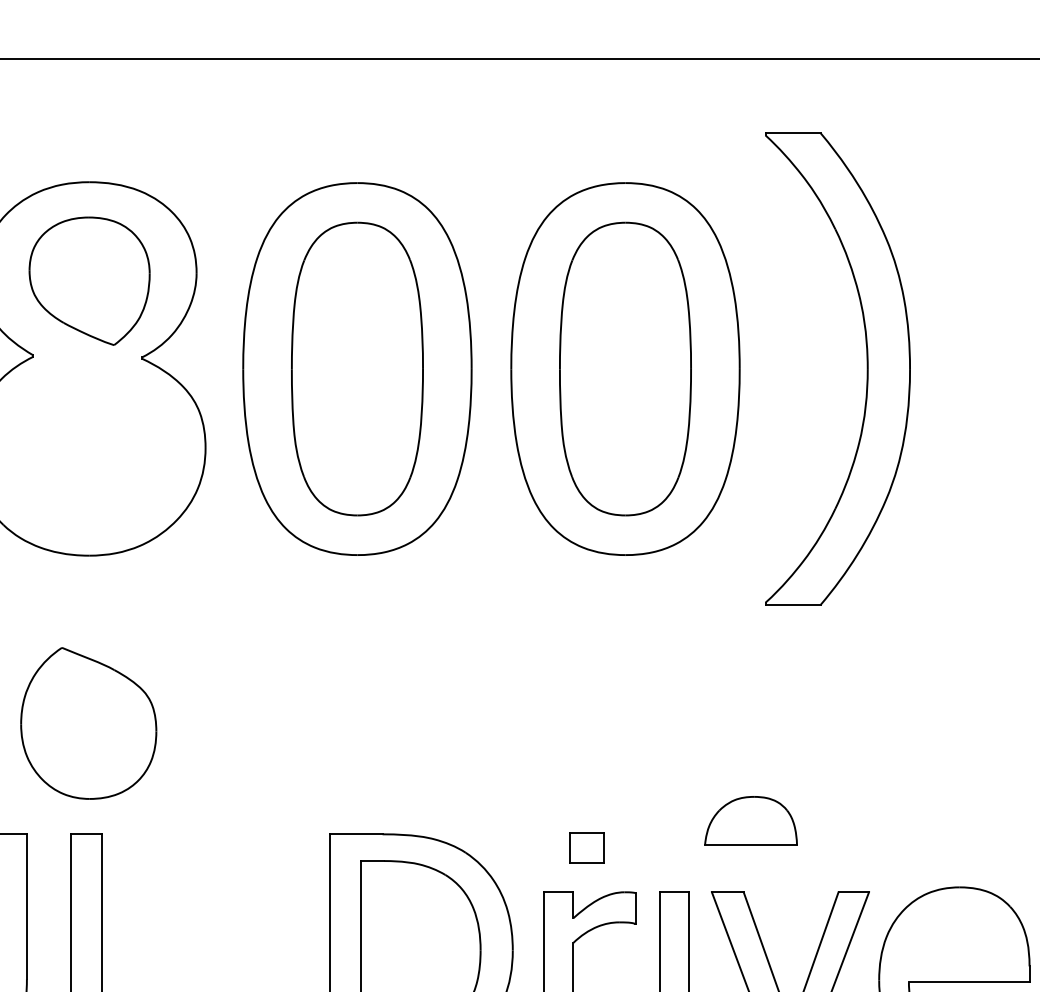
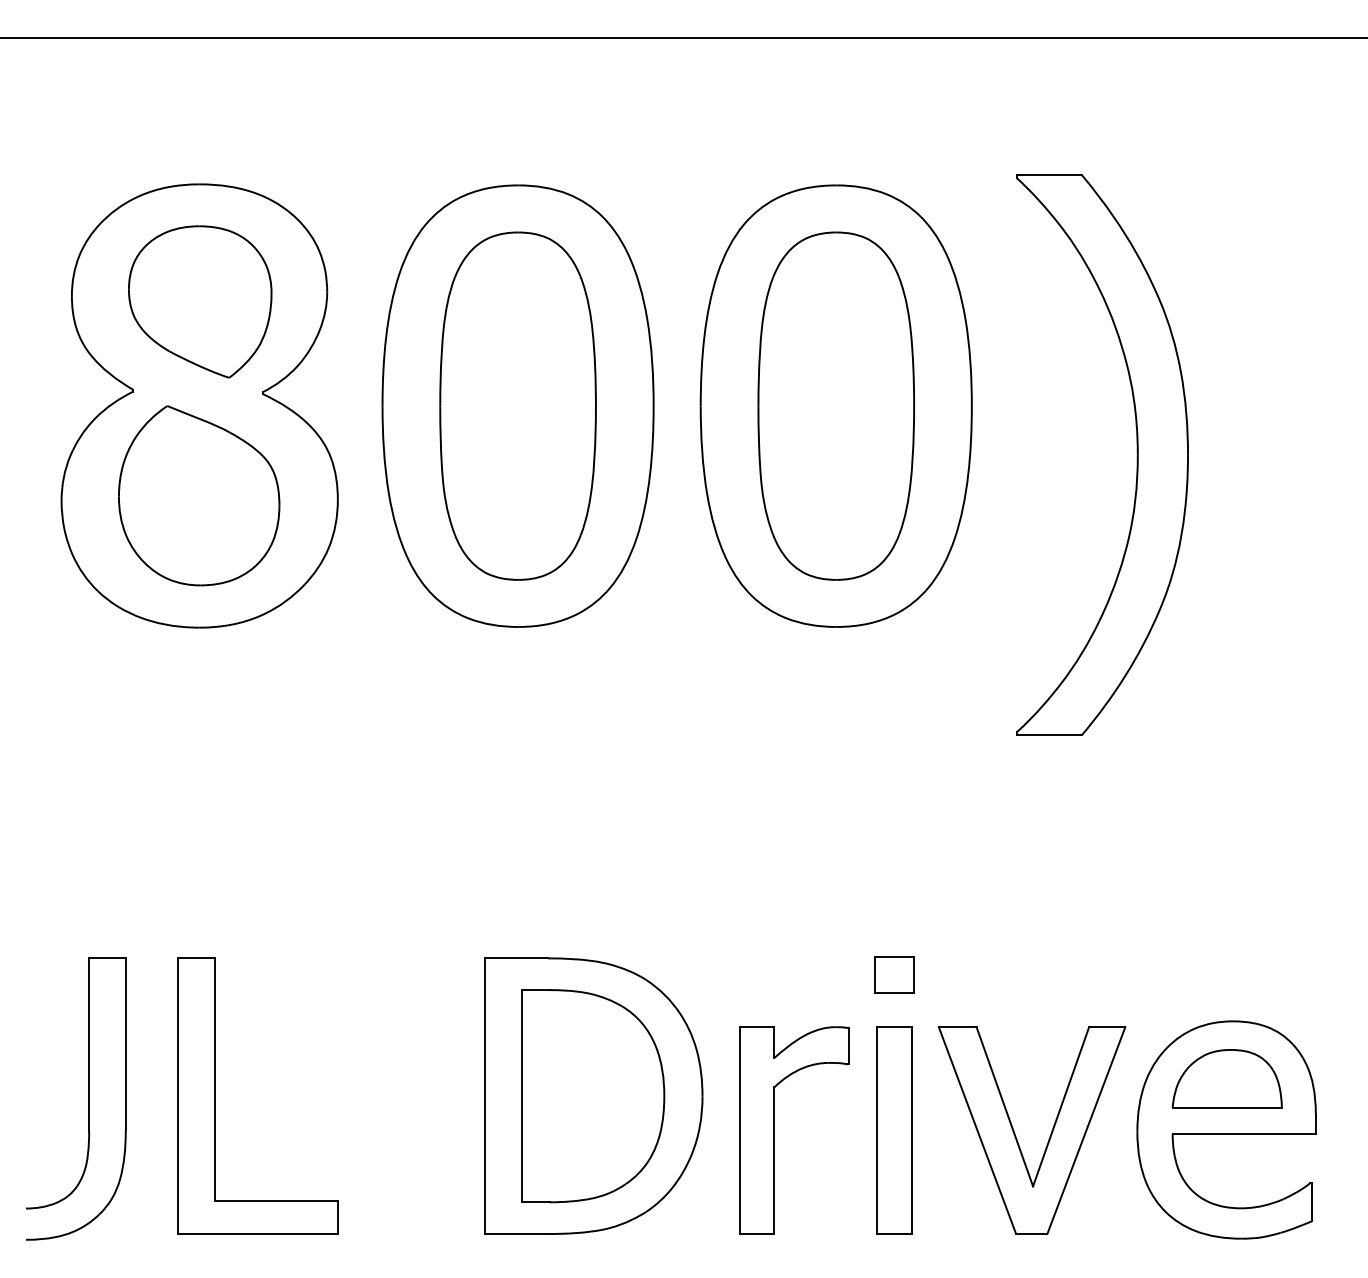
part: (866, 368) -> (1136, 454), moved
part: (89, 723) -> (199, 495), moved
part: (750, 820) -> (1226, 1078), moved
part: (586, 847) -> (894, 974), moved

